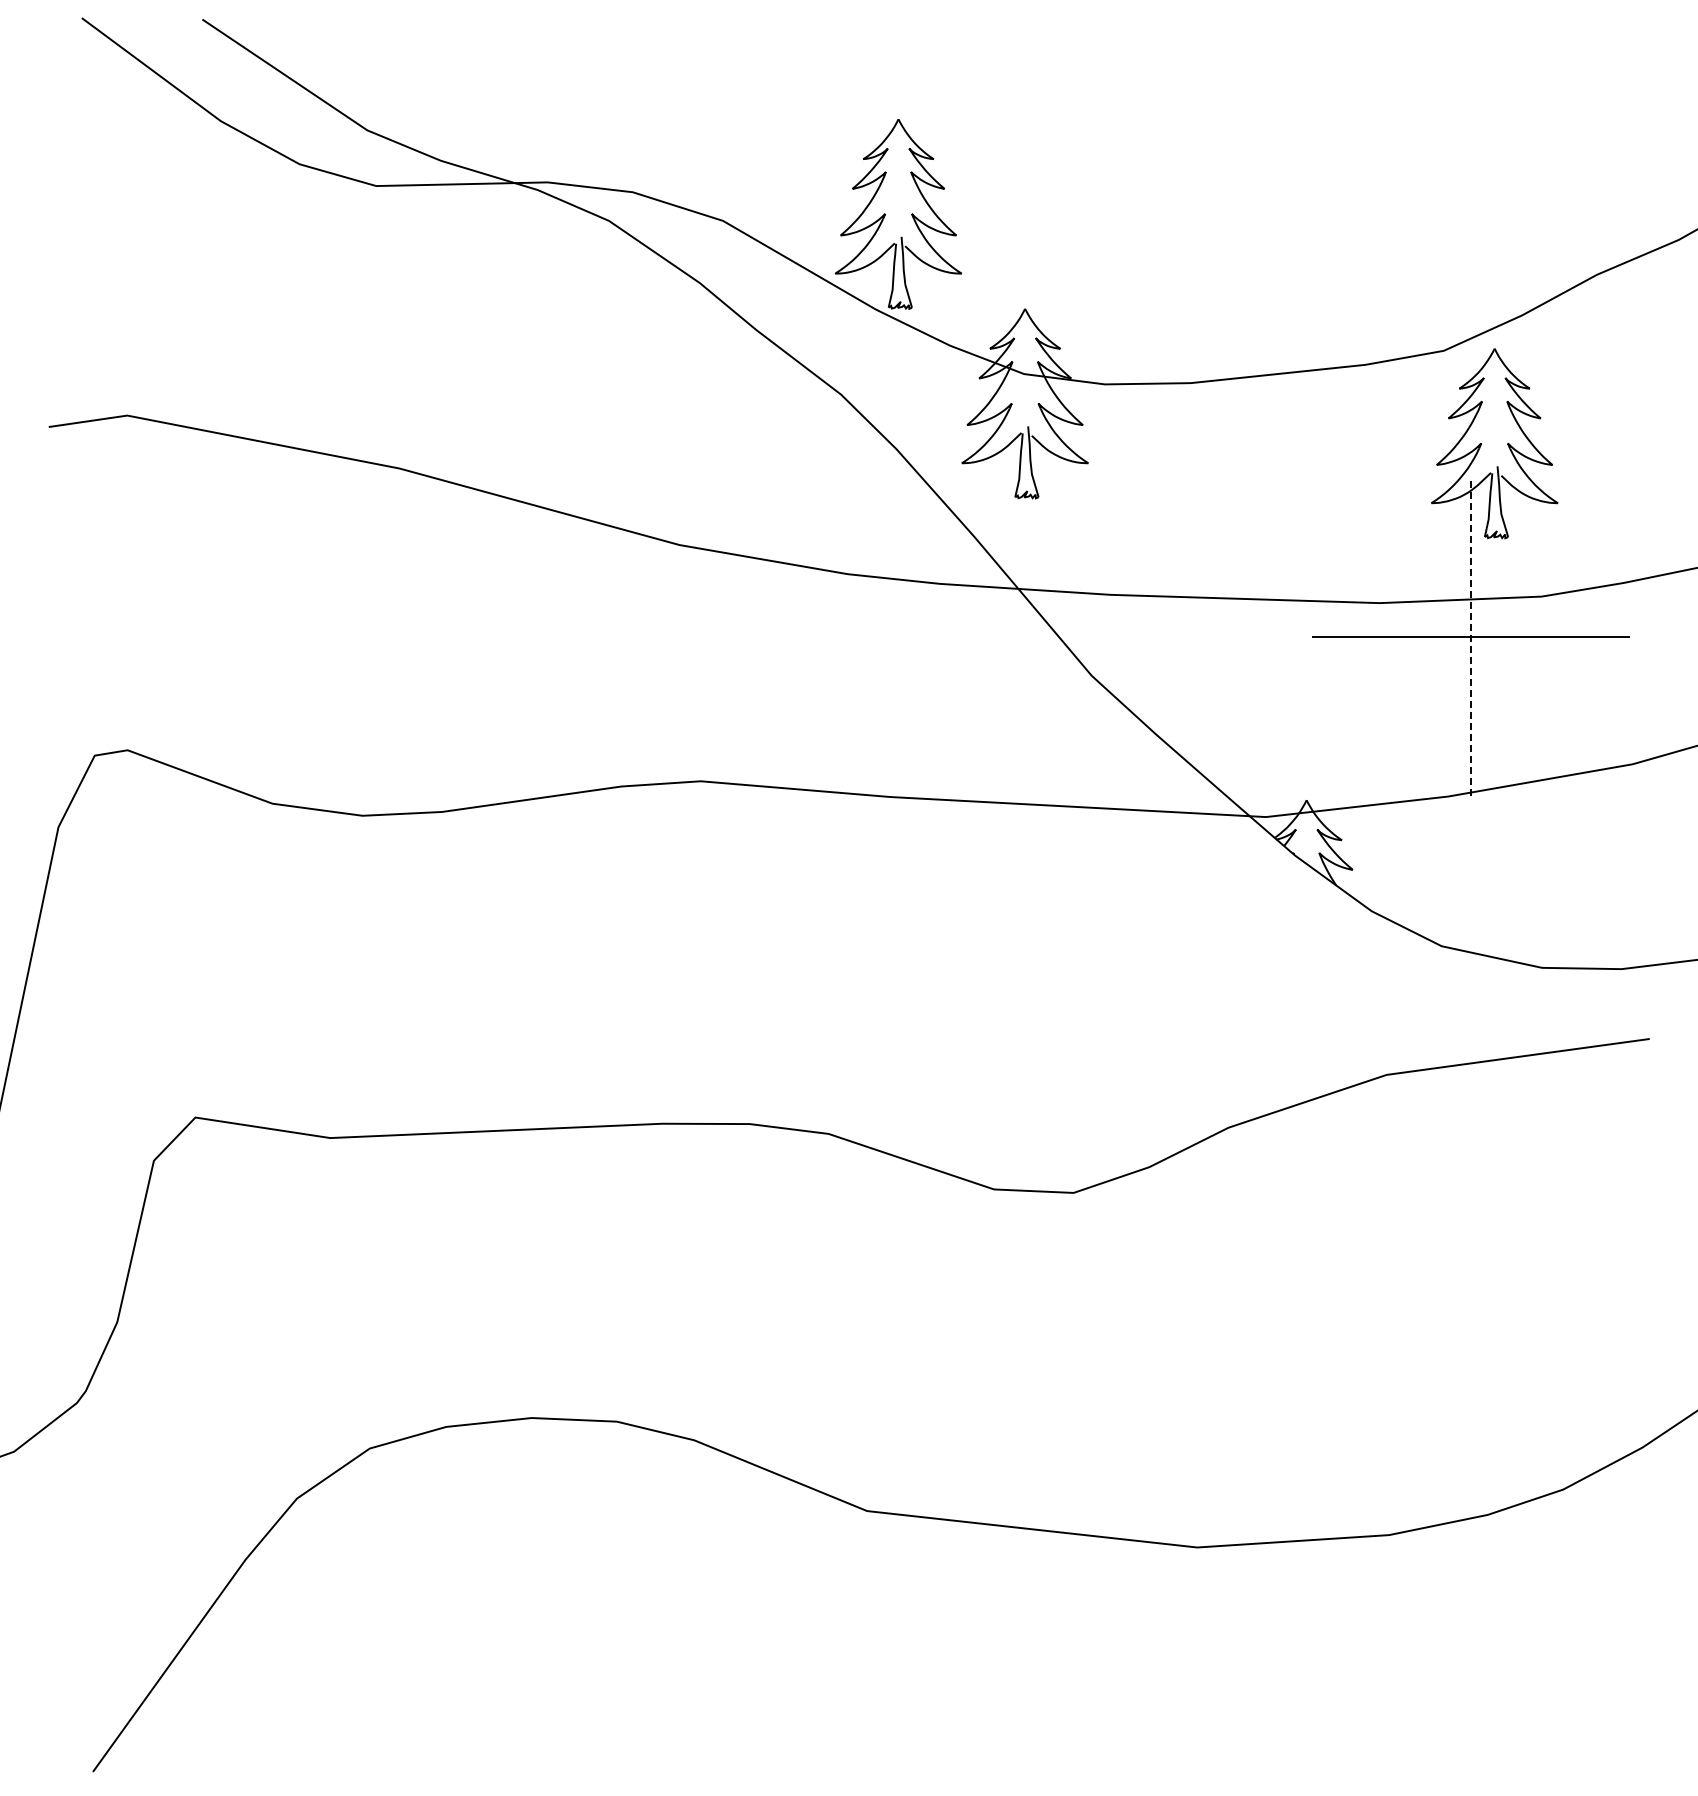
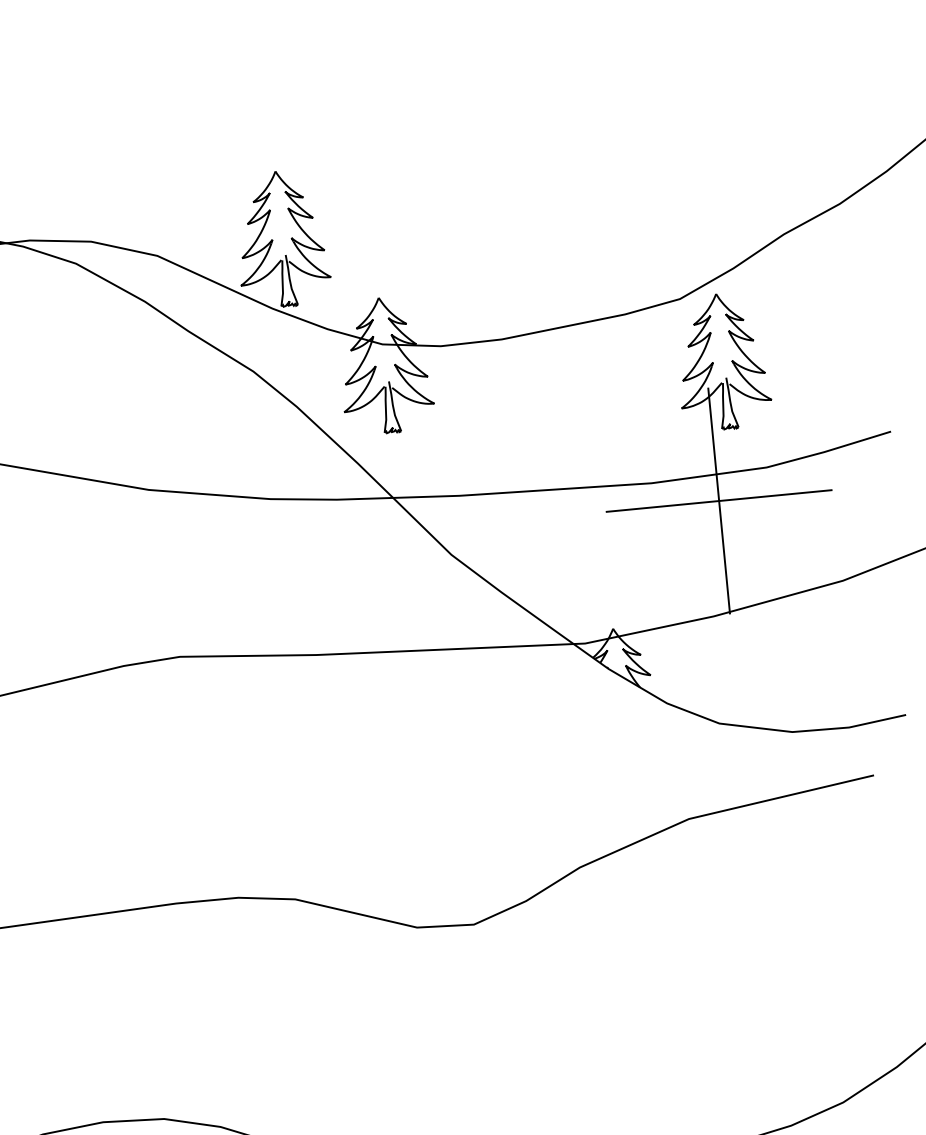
line: (1471, 636) -> (719, 500), dashed -> solid

